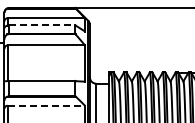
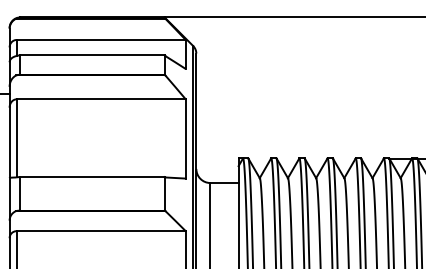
line: (42, 25) -> (92, 55), dashed -> solid
line: (46, 105) -> (101, 230), dashed -> solid

